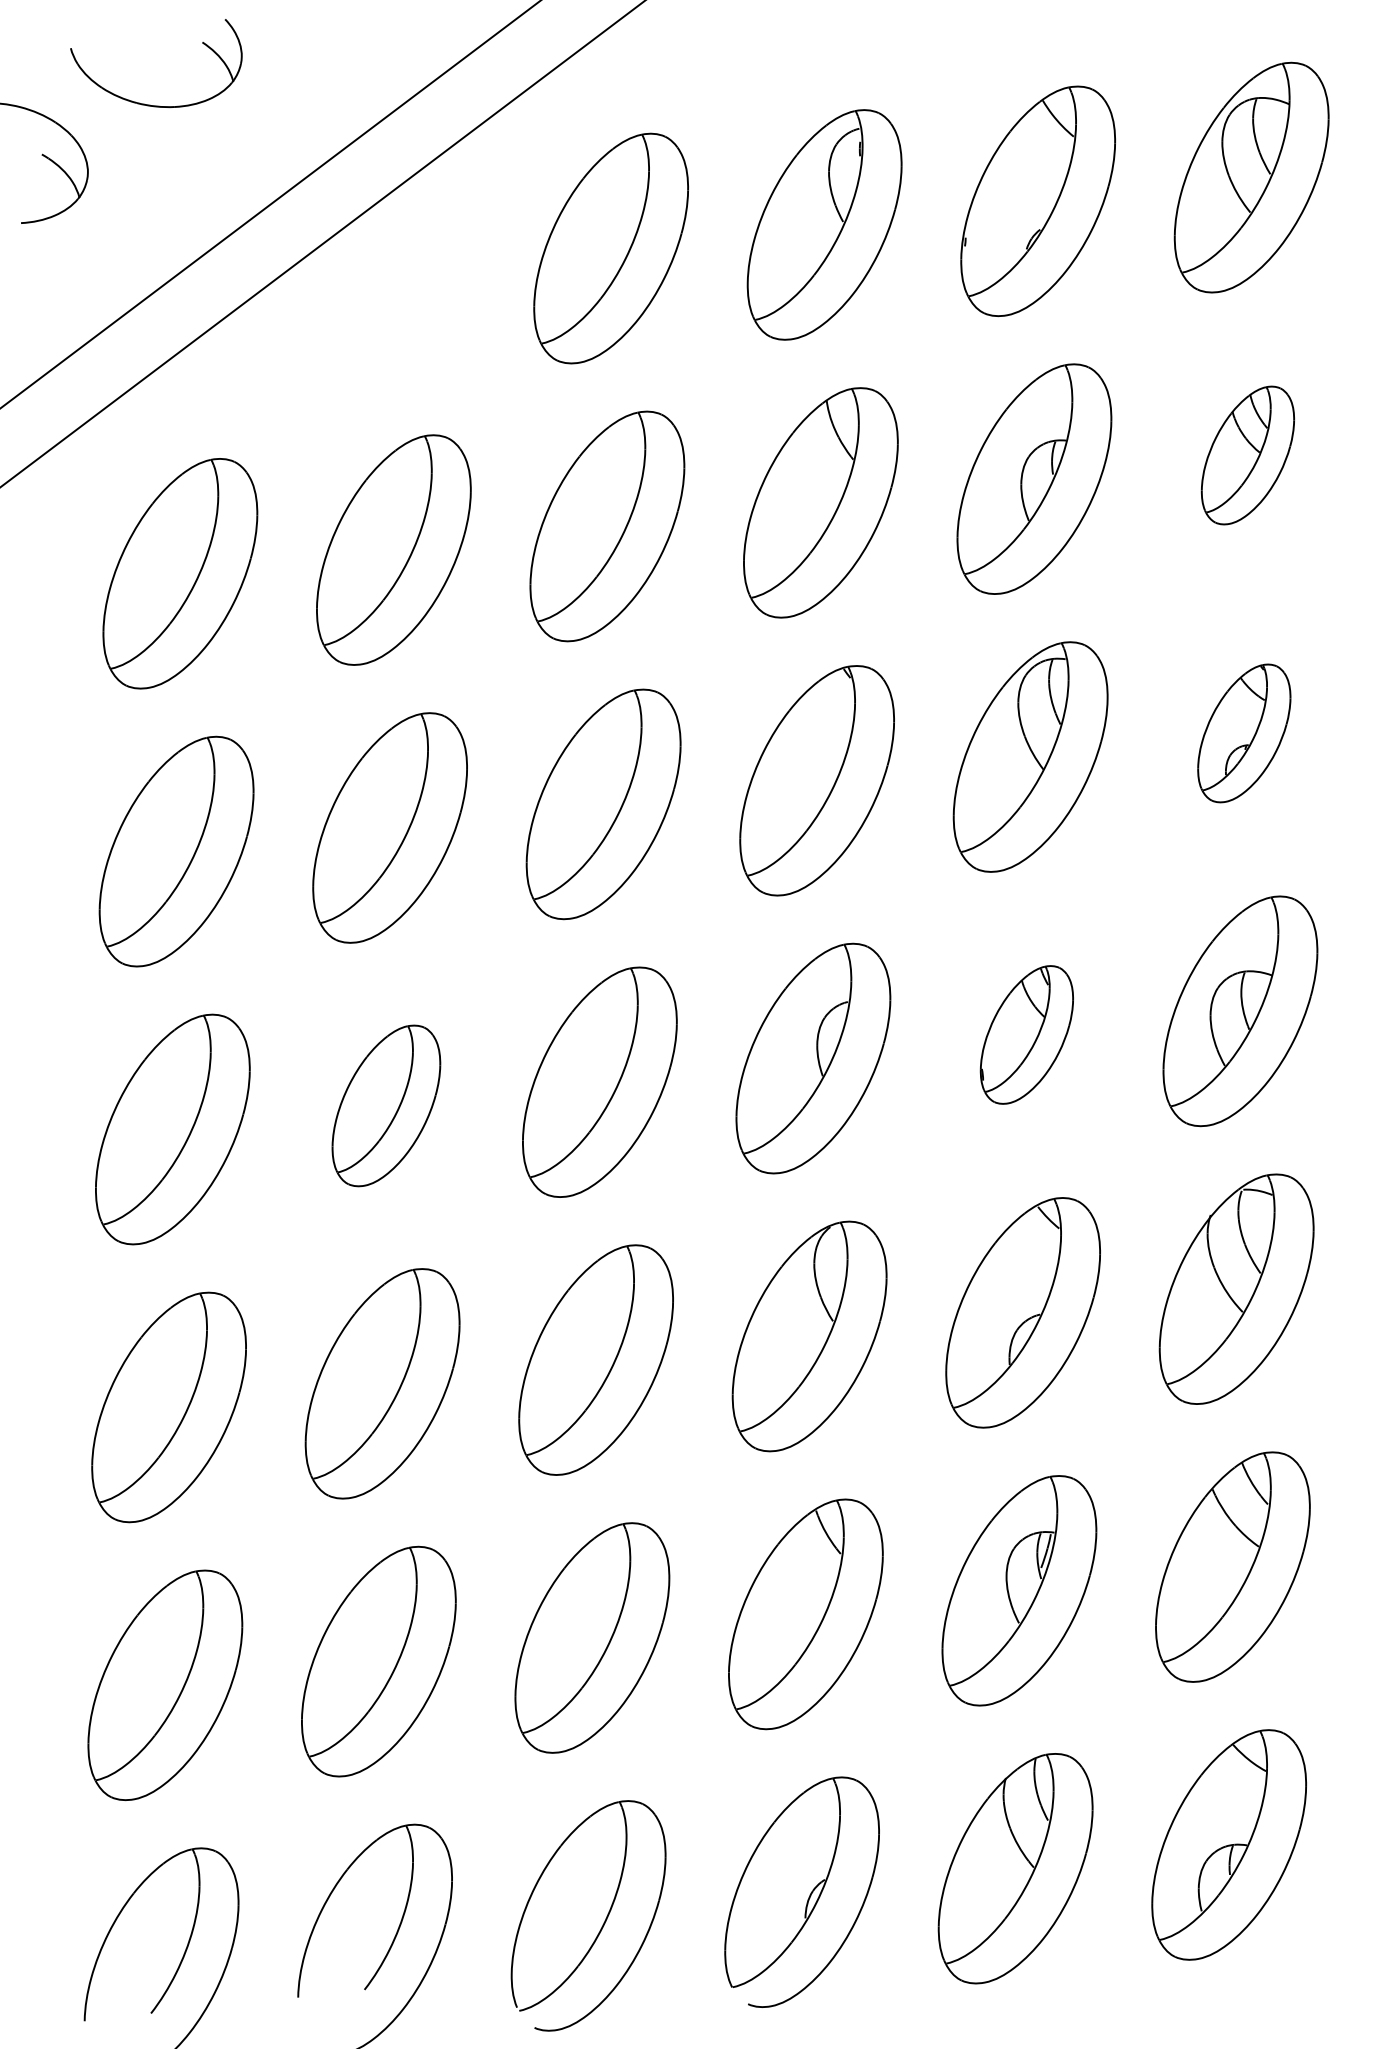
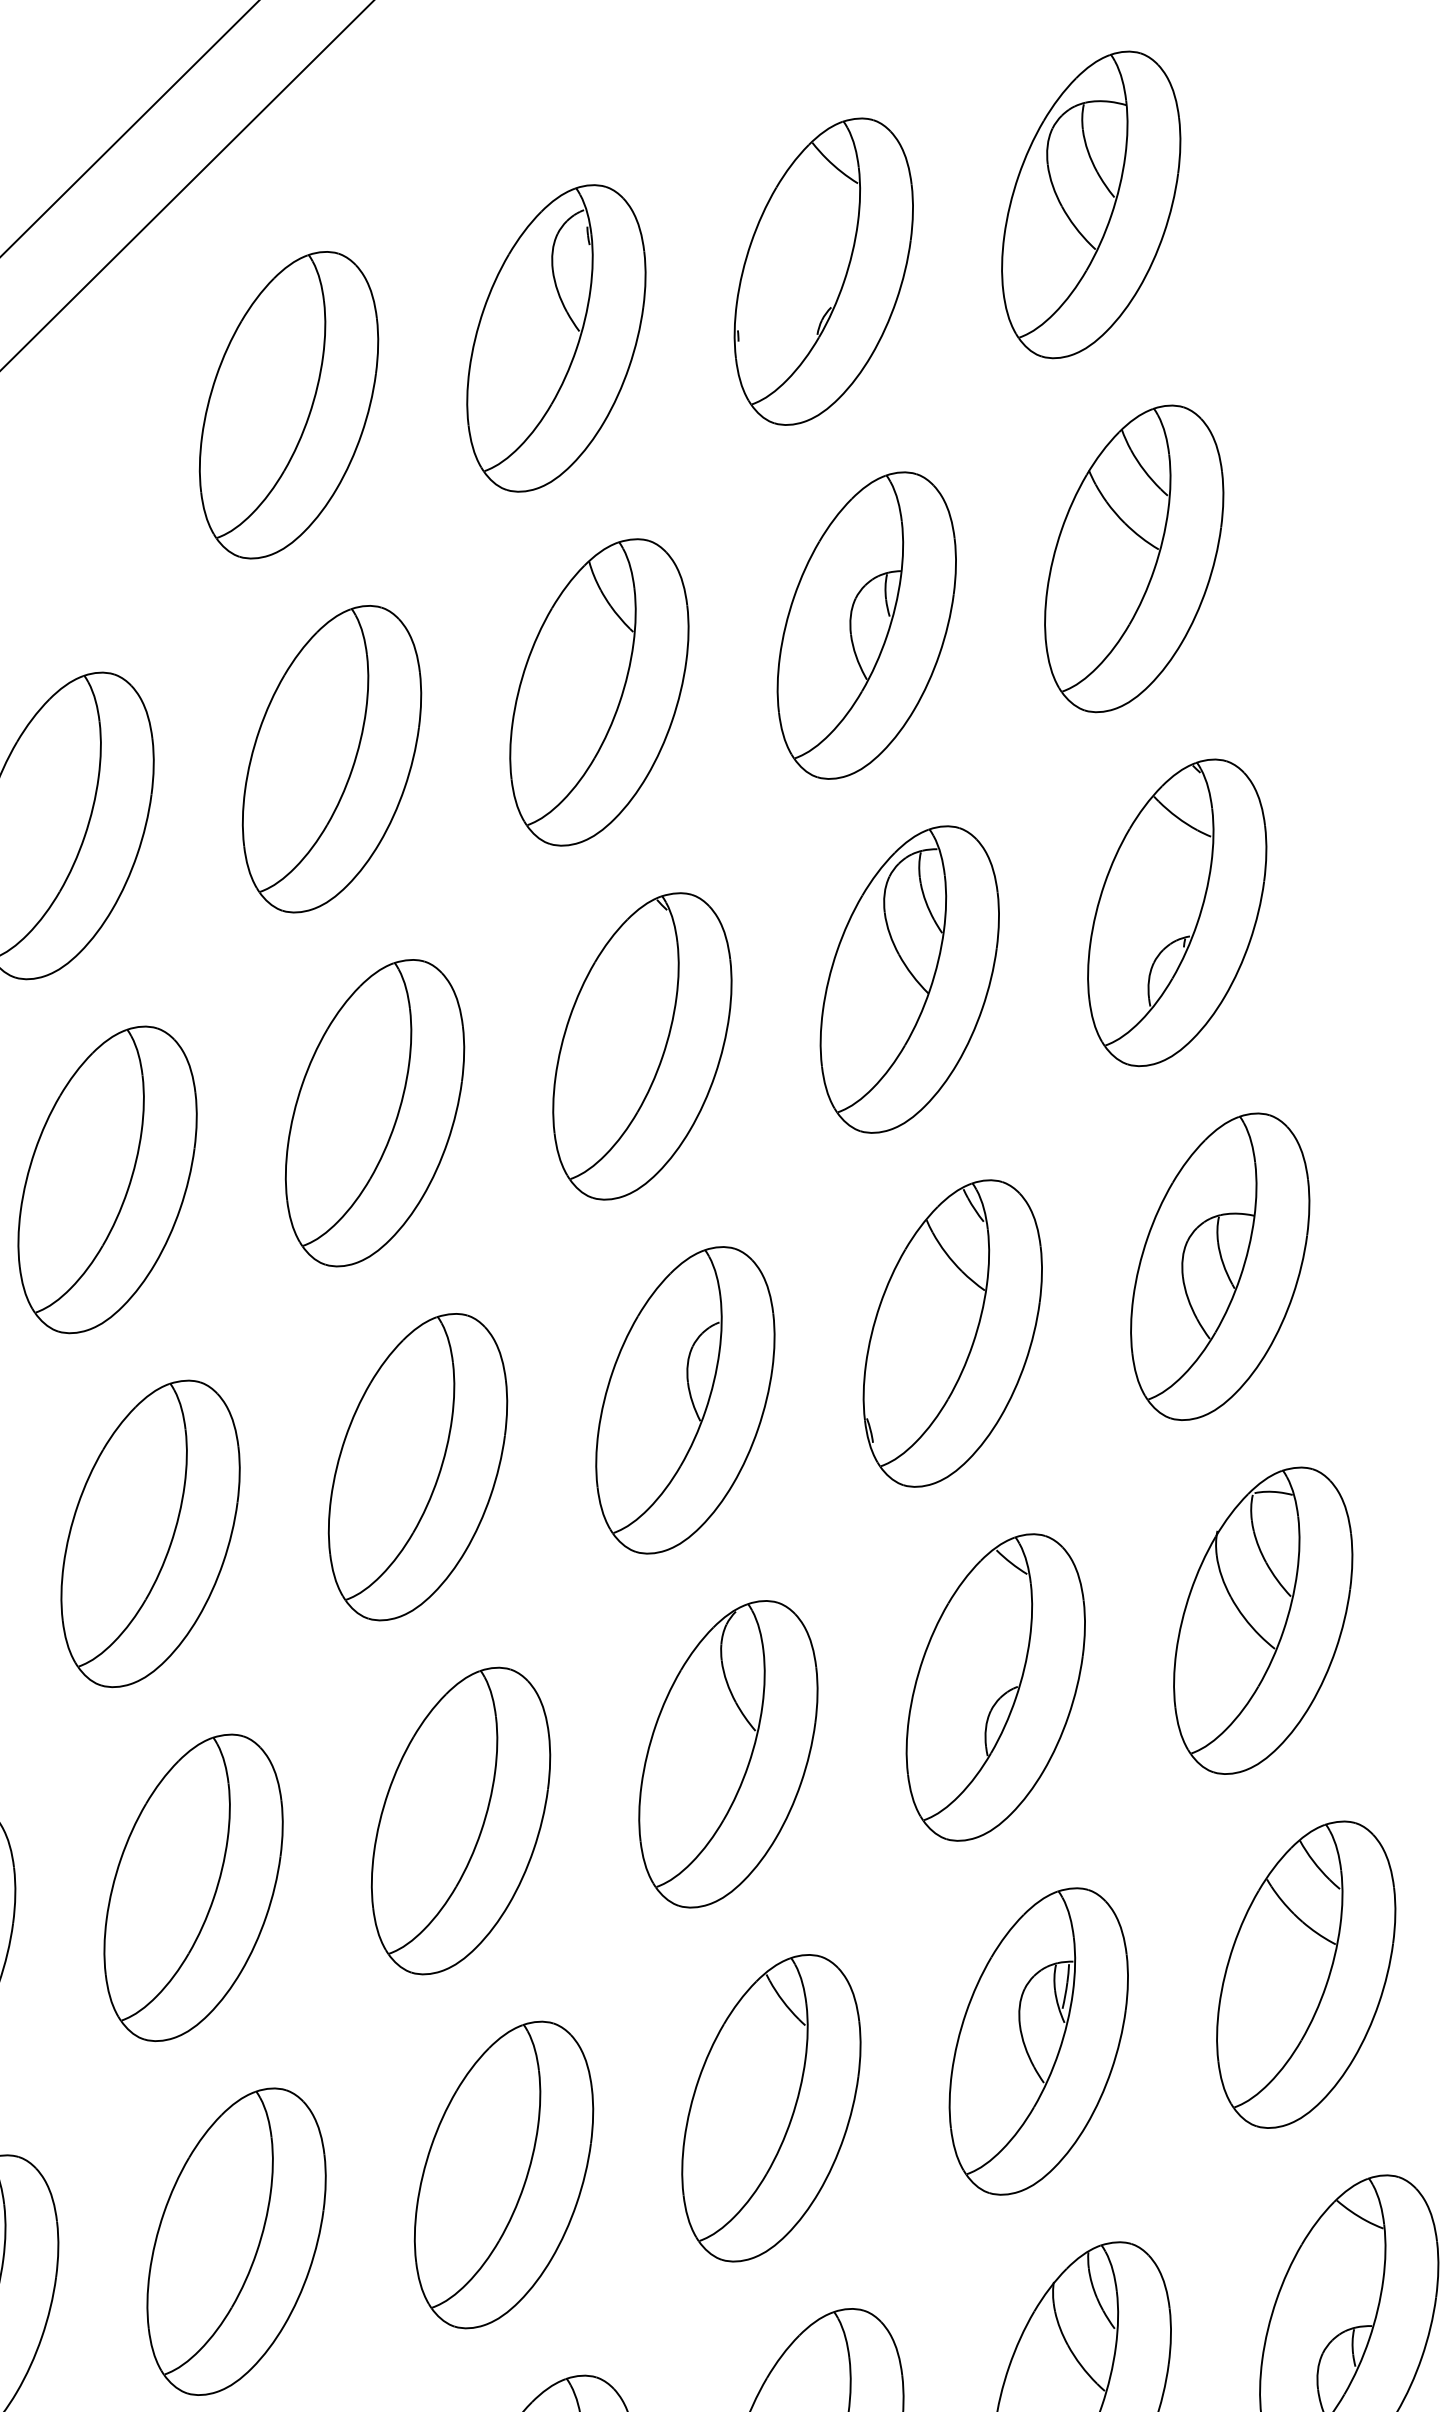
part: (1247, 455) -> (1133, 558), size x1.67
part: (1244, 733) -> (1177, 912), size x1.67
part: (1026, 1034) -> (952, 1333), size x1.67
part: (386, 1105) -> (150, 1533), size x1.43

